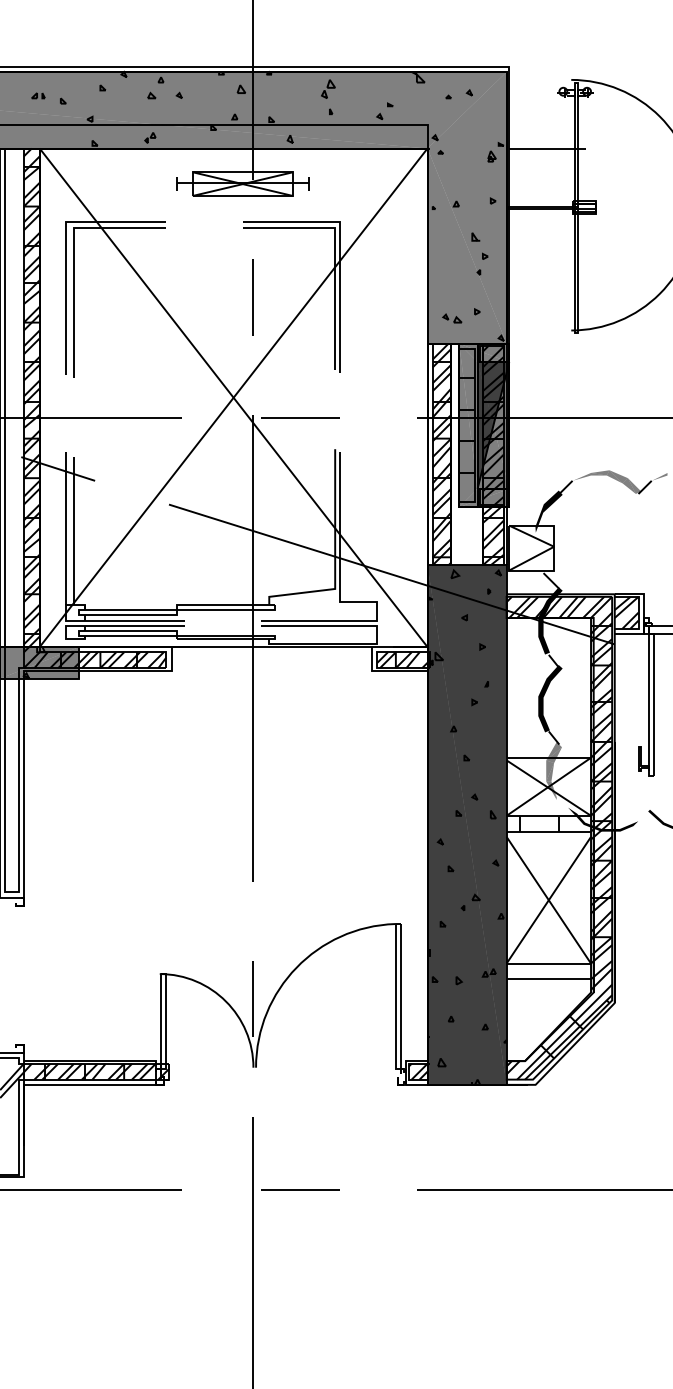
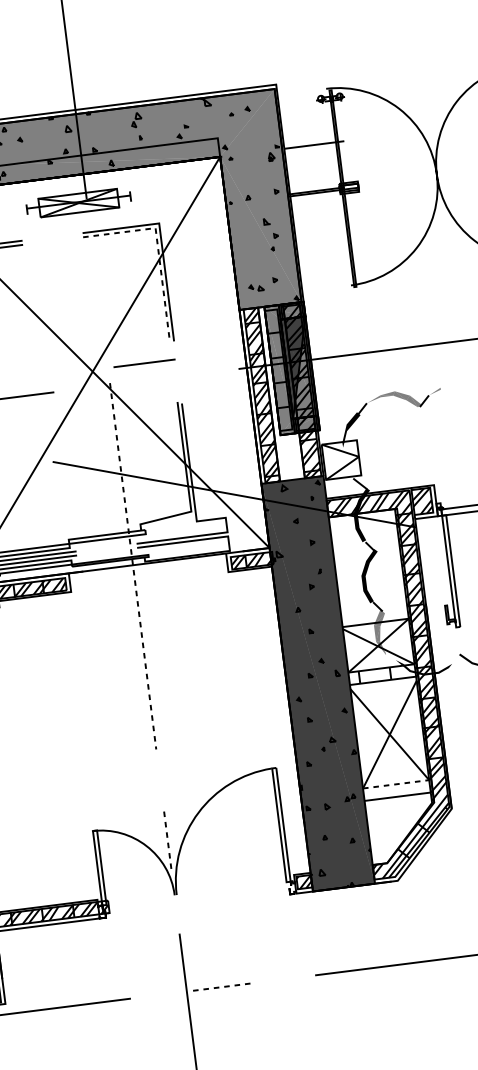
line: (335, 252) -> (158, 247), solid -> dashed
line: (252, 297) -> (97, 291), removed
line: (300, 417) -> (144, 363), moved
line: (253, 648) -> (133, 566), solid -> dashed
line: (549, 963) -> (396, 784), solid -> dashed
line: (253, 999) -> (167, 841), solid -> dashed
line: (300, 1190) -> (223, 987), solid -> dashed

